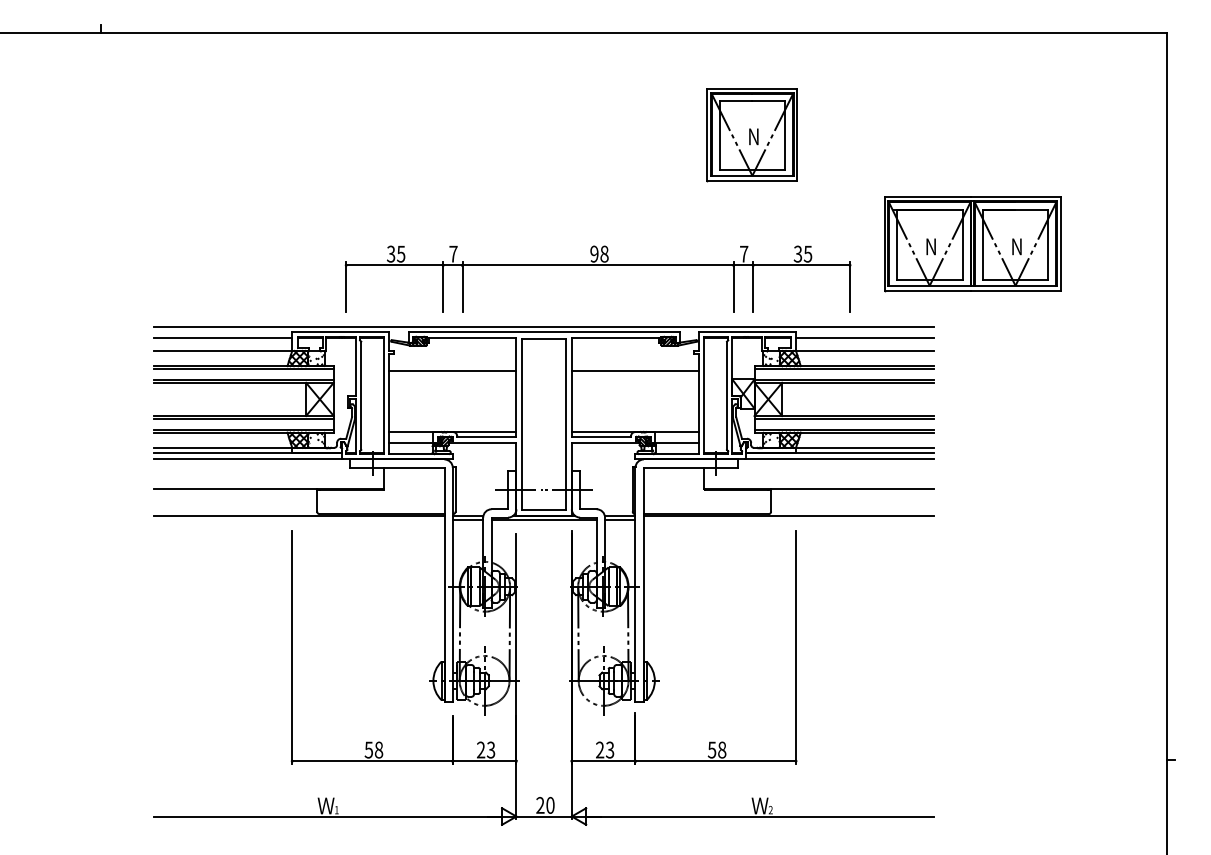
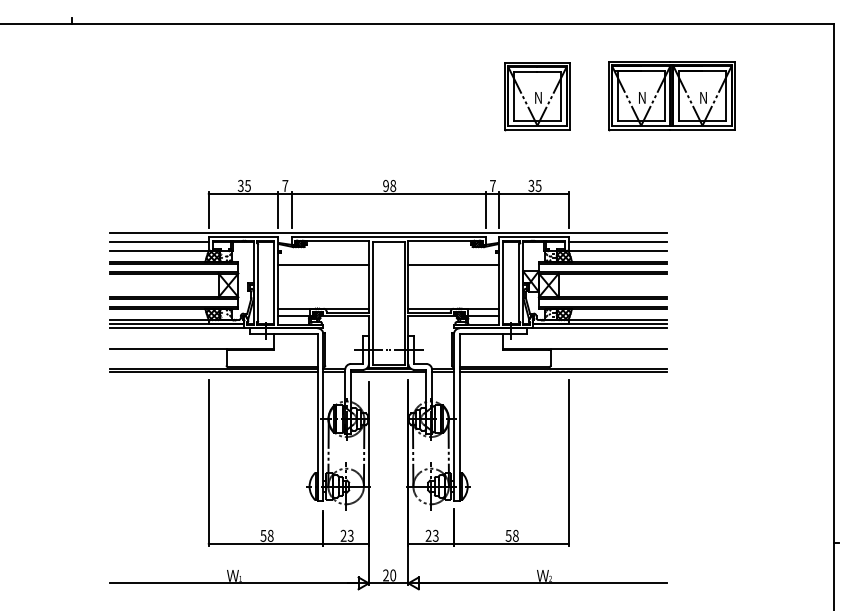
part: (972, 244) -> (671, 96), moved
part: (597, 265) -> (388, 194), moved
line: (298, 520) -> (213, 371), added
line: (788, 520) -> (563, 371), added

